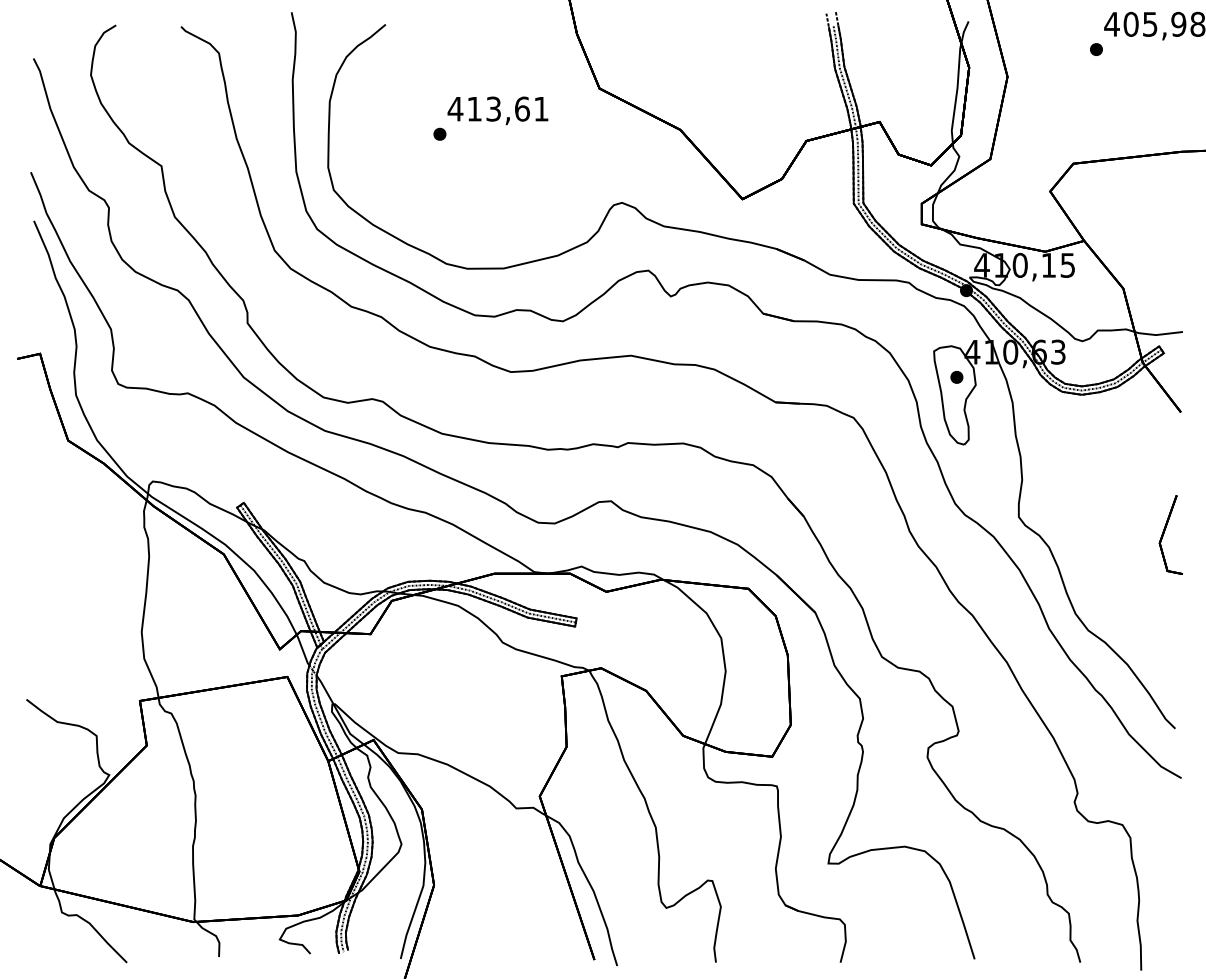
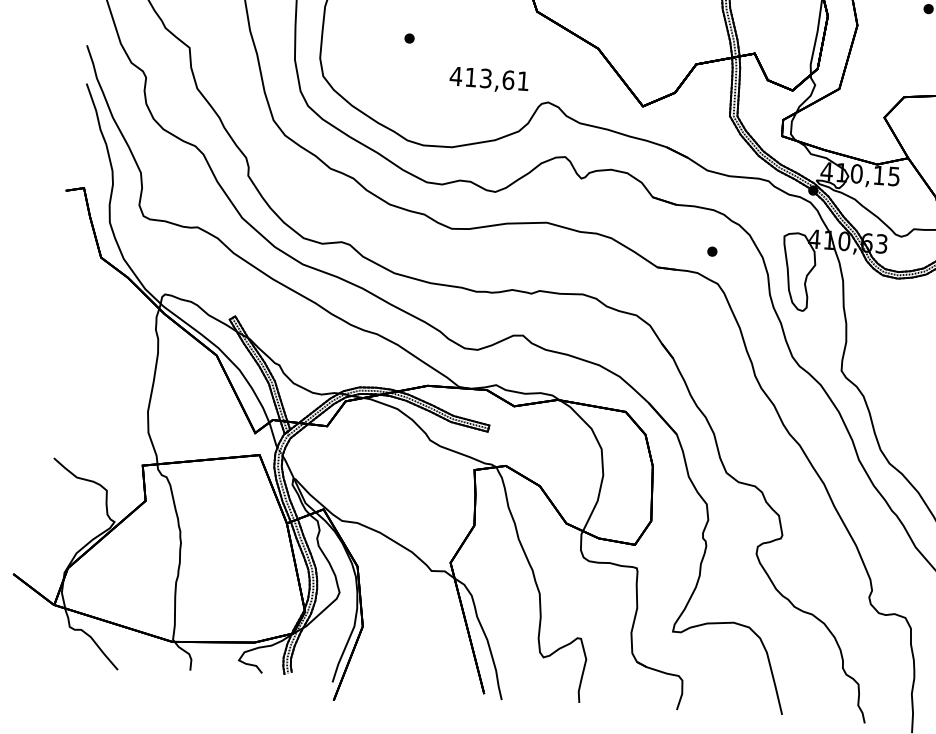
text: (497, 110) -> (488, 79), moved
part: (956, 377) -> (712, 251), moved

